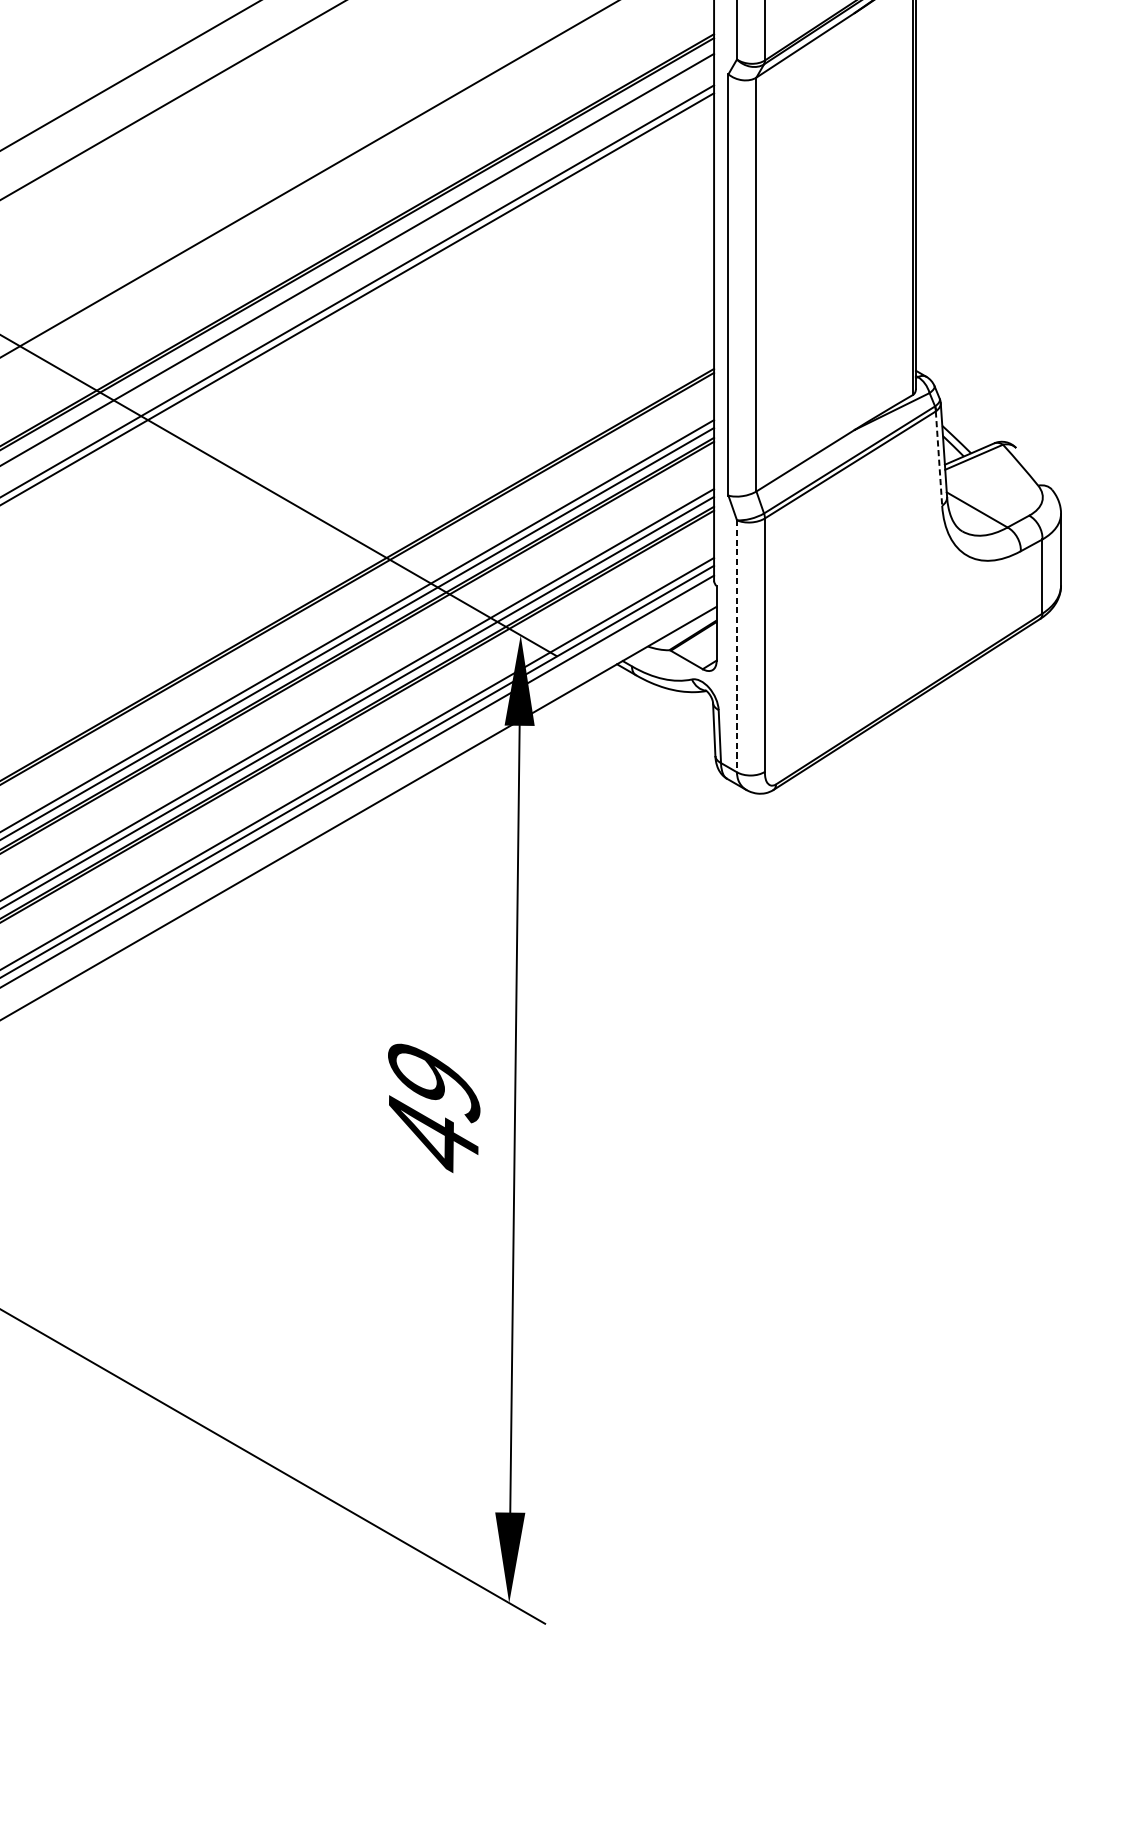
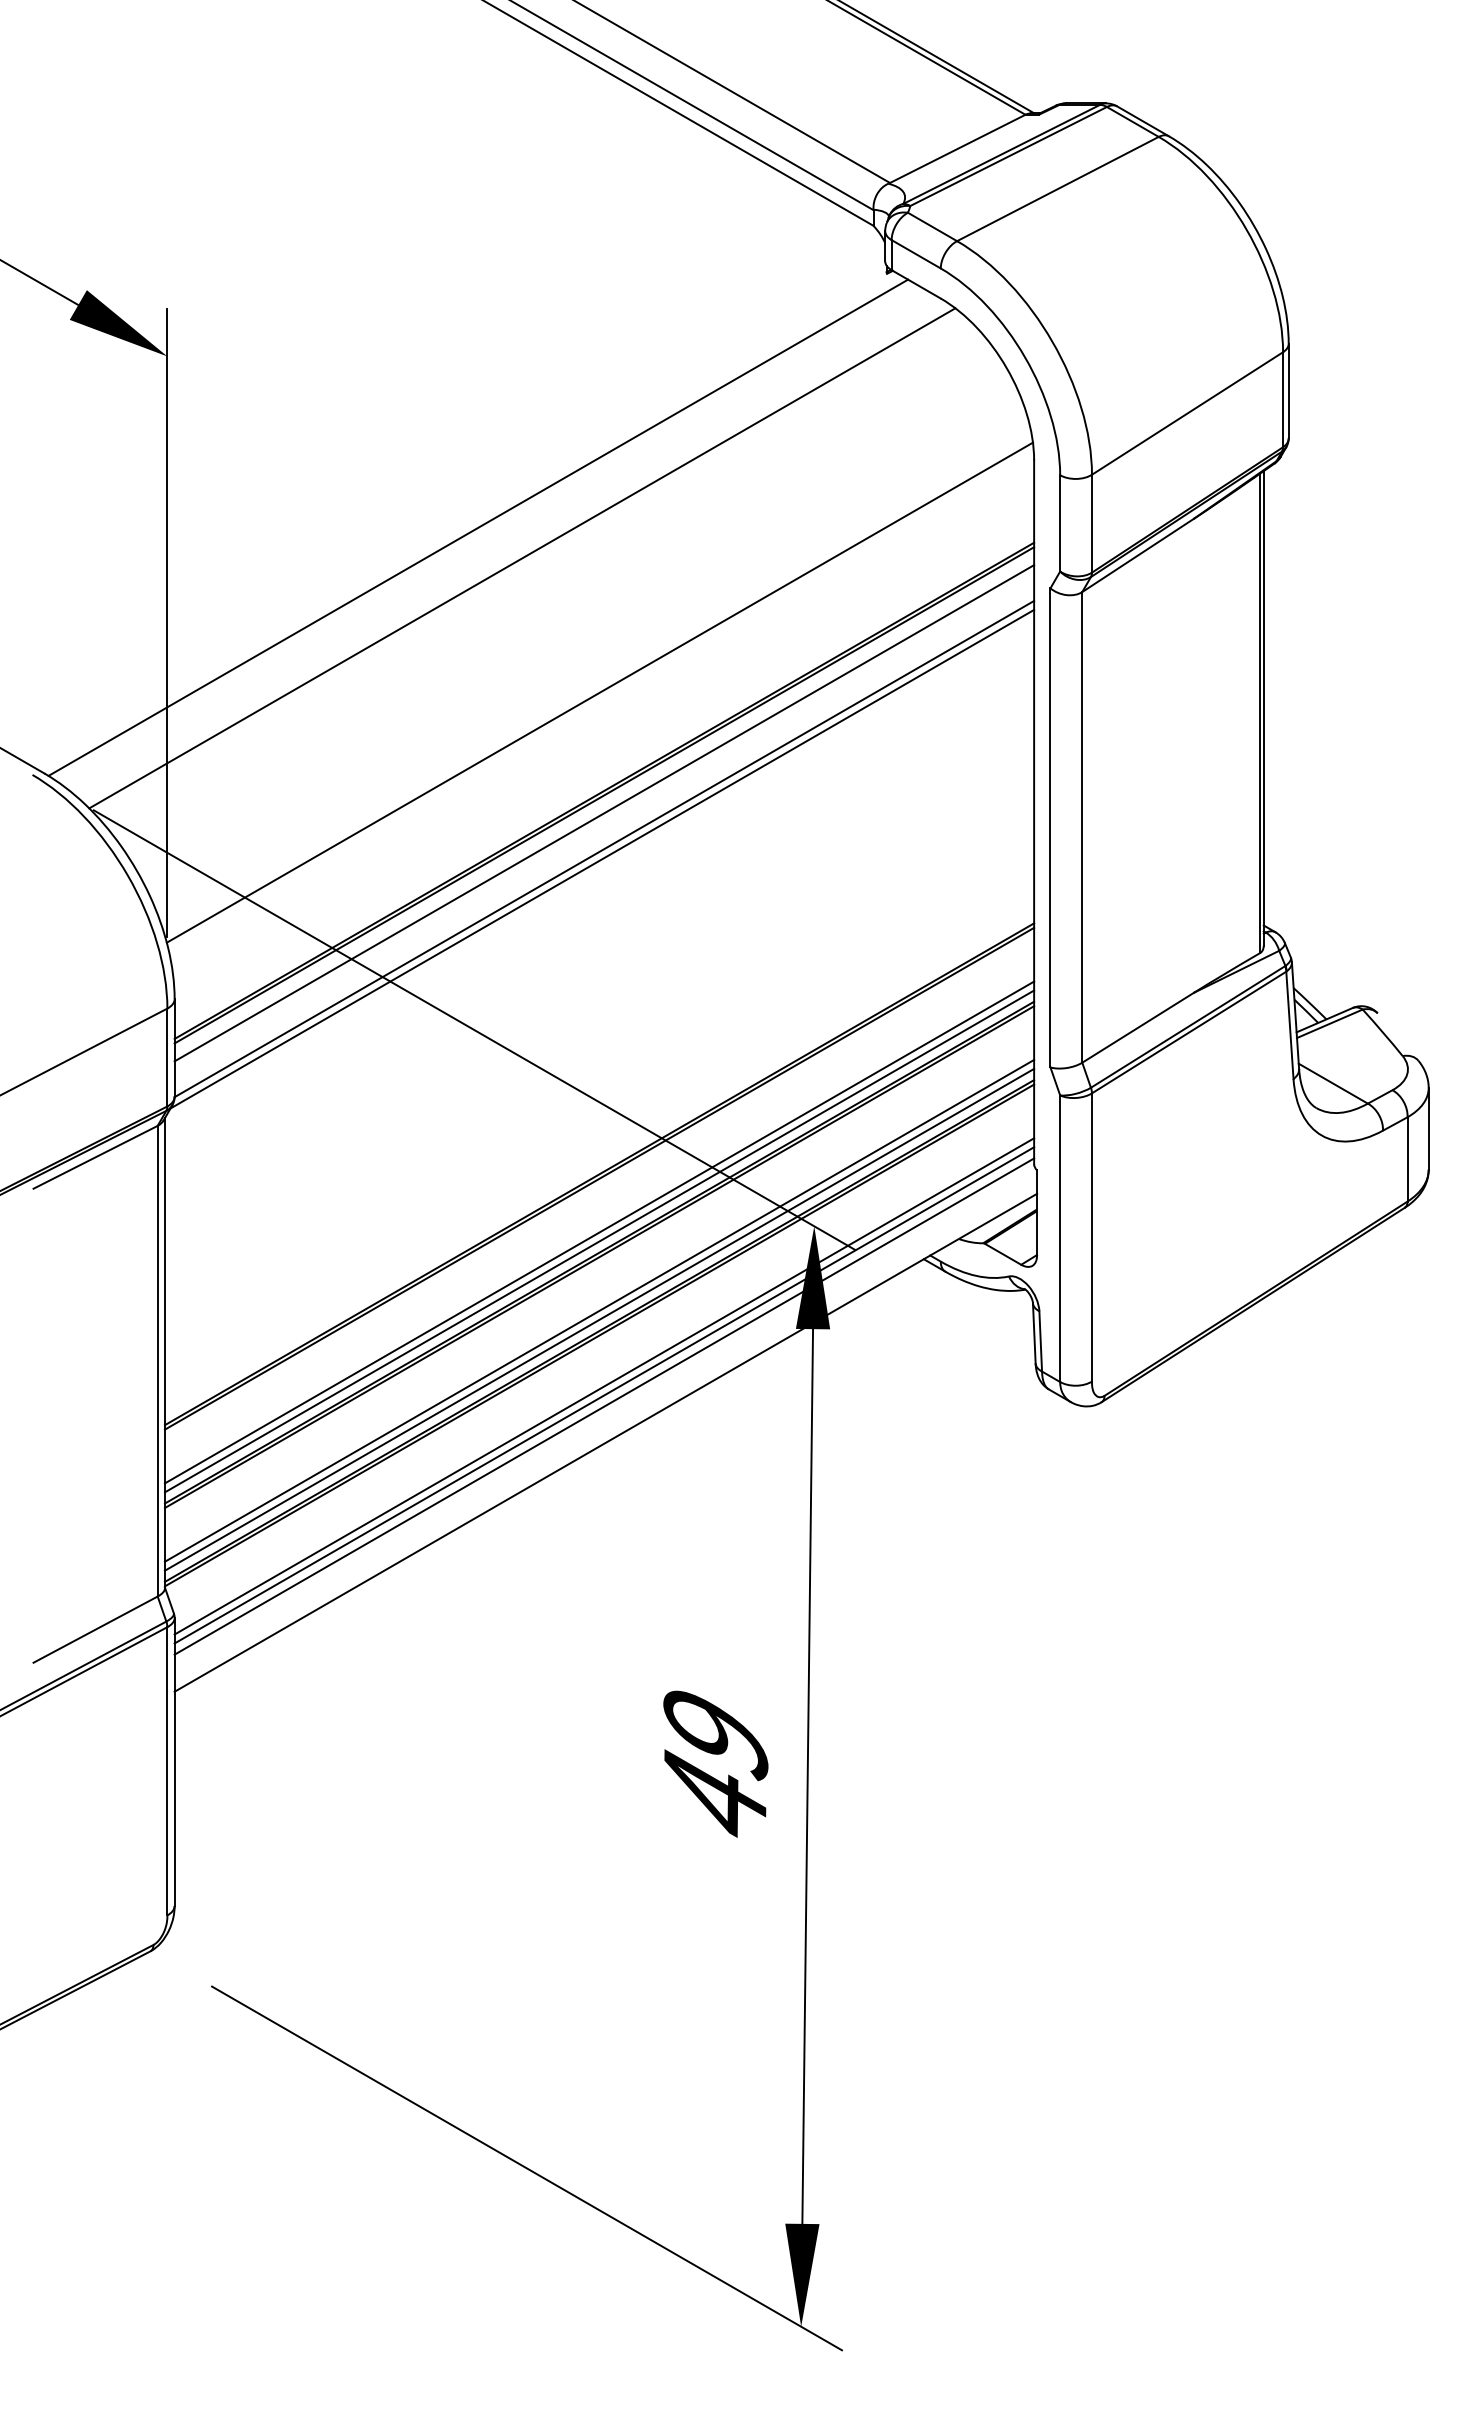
line: (938, 458) -> (1289, 1025), dashed -> solid
line: (737, 646) -> (1060, 1239), dashed -> solid

